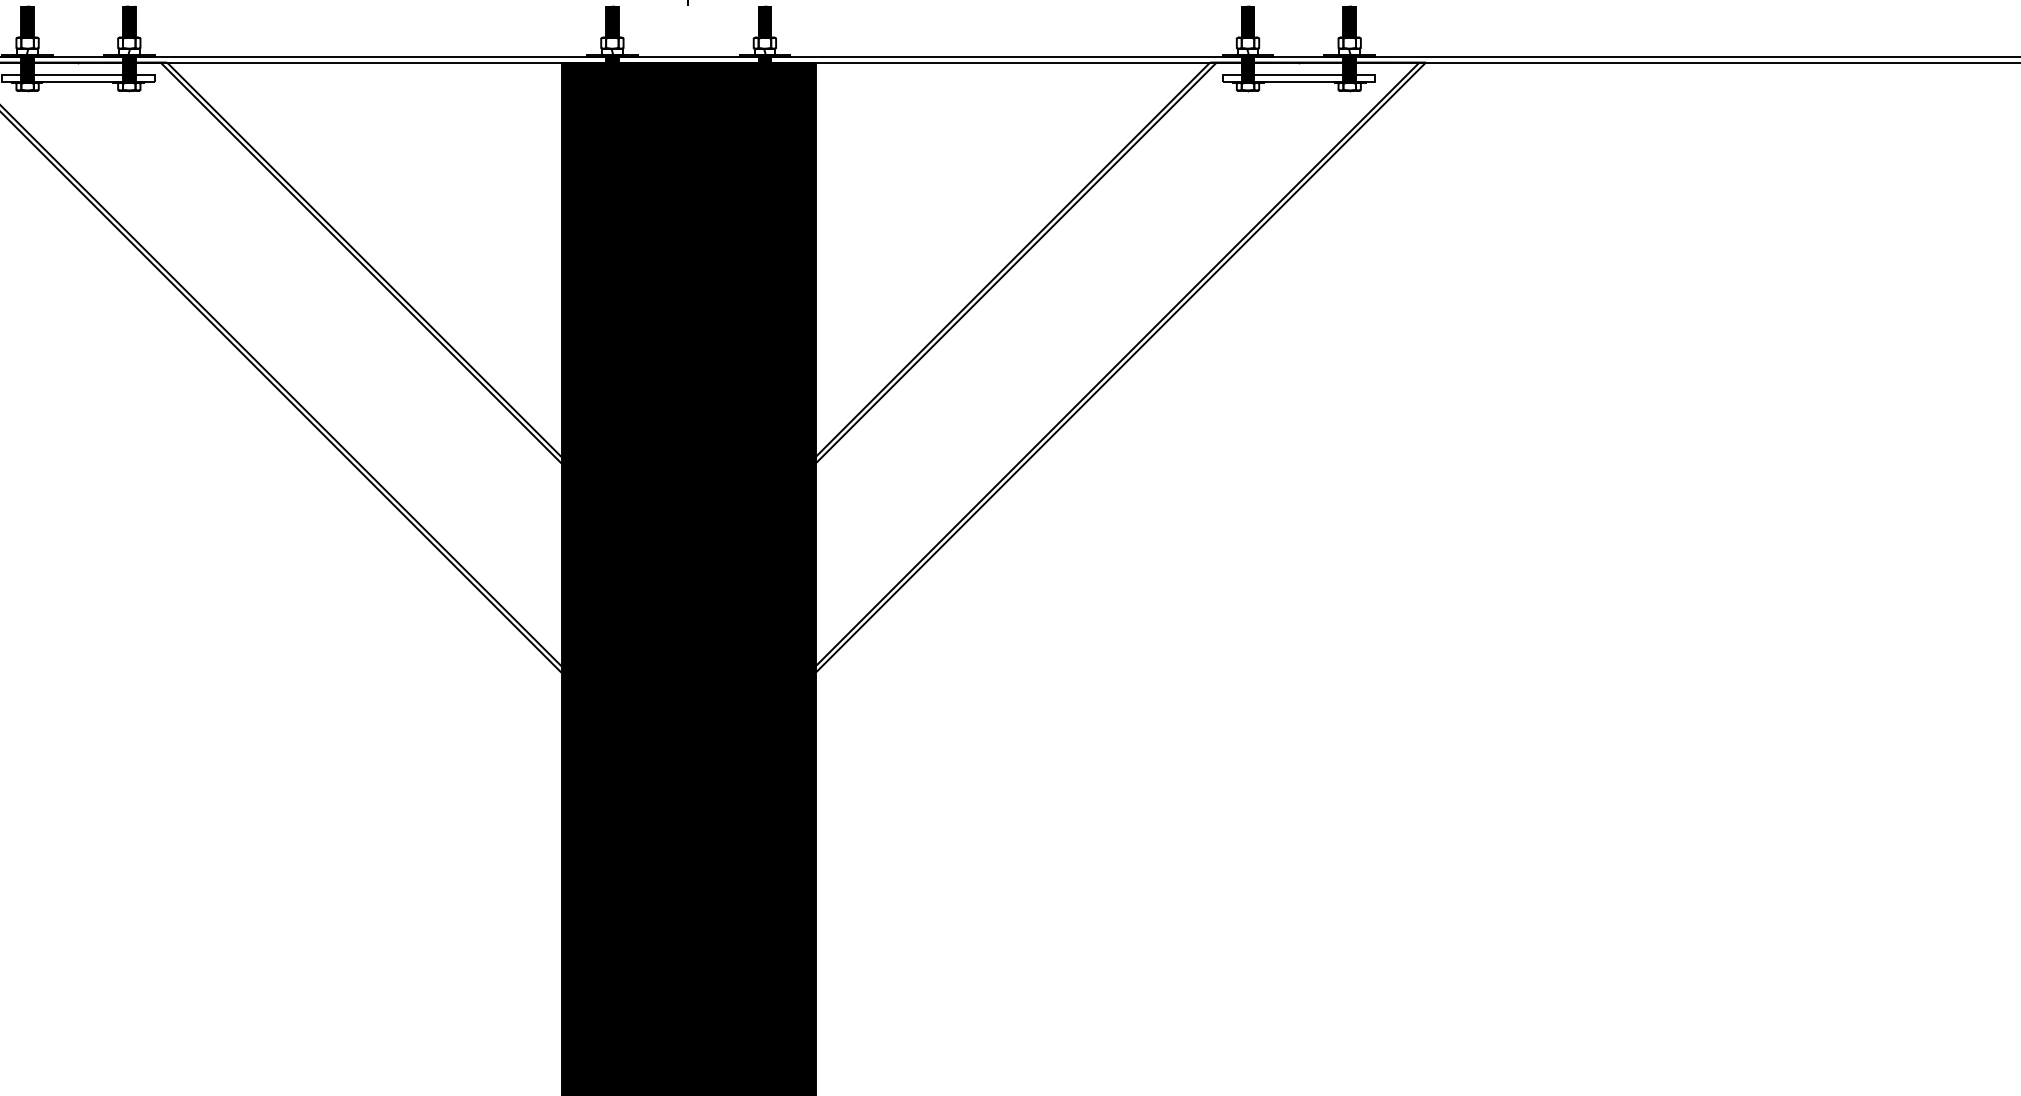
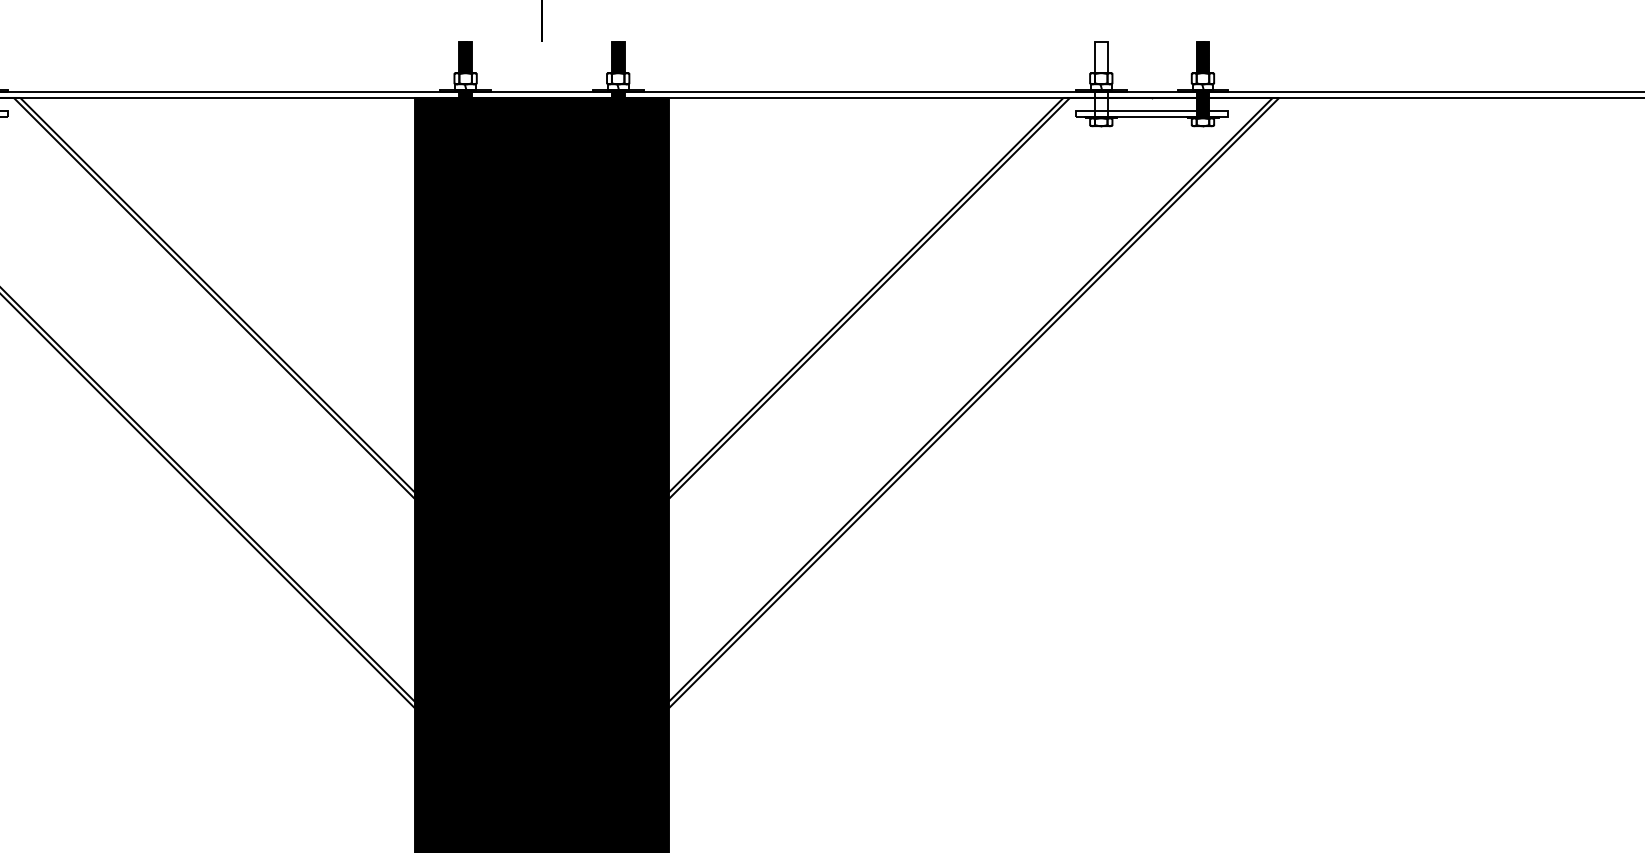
hatch: (1247, 21) -> (1100, 56), removed
hatch: (1247, 68) -> (1100, 103), removed

